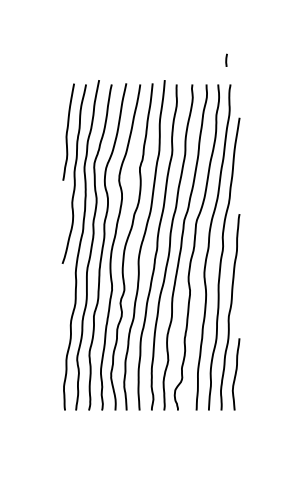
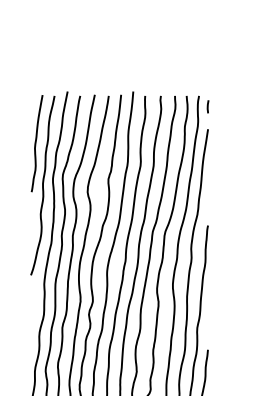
line: (226, 59) -> (207, 105), moved

